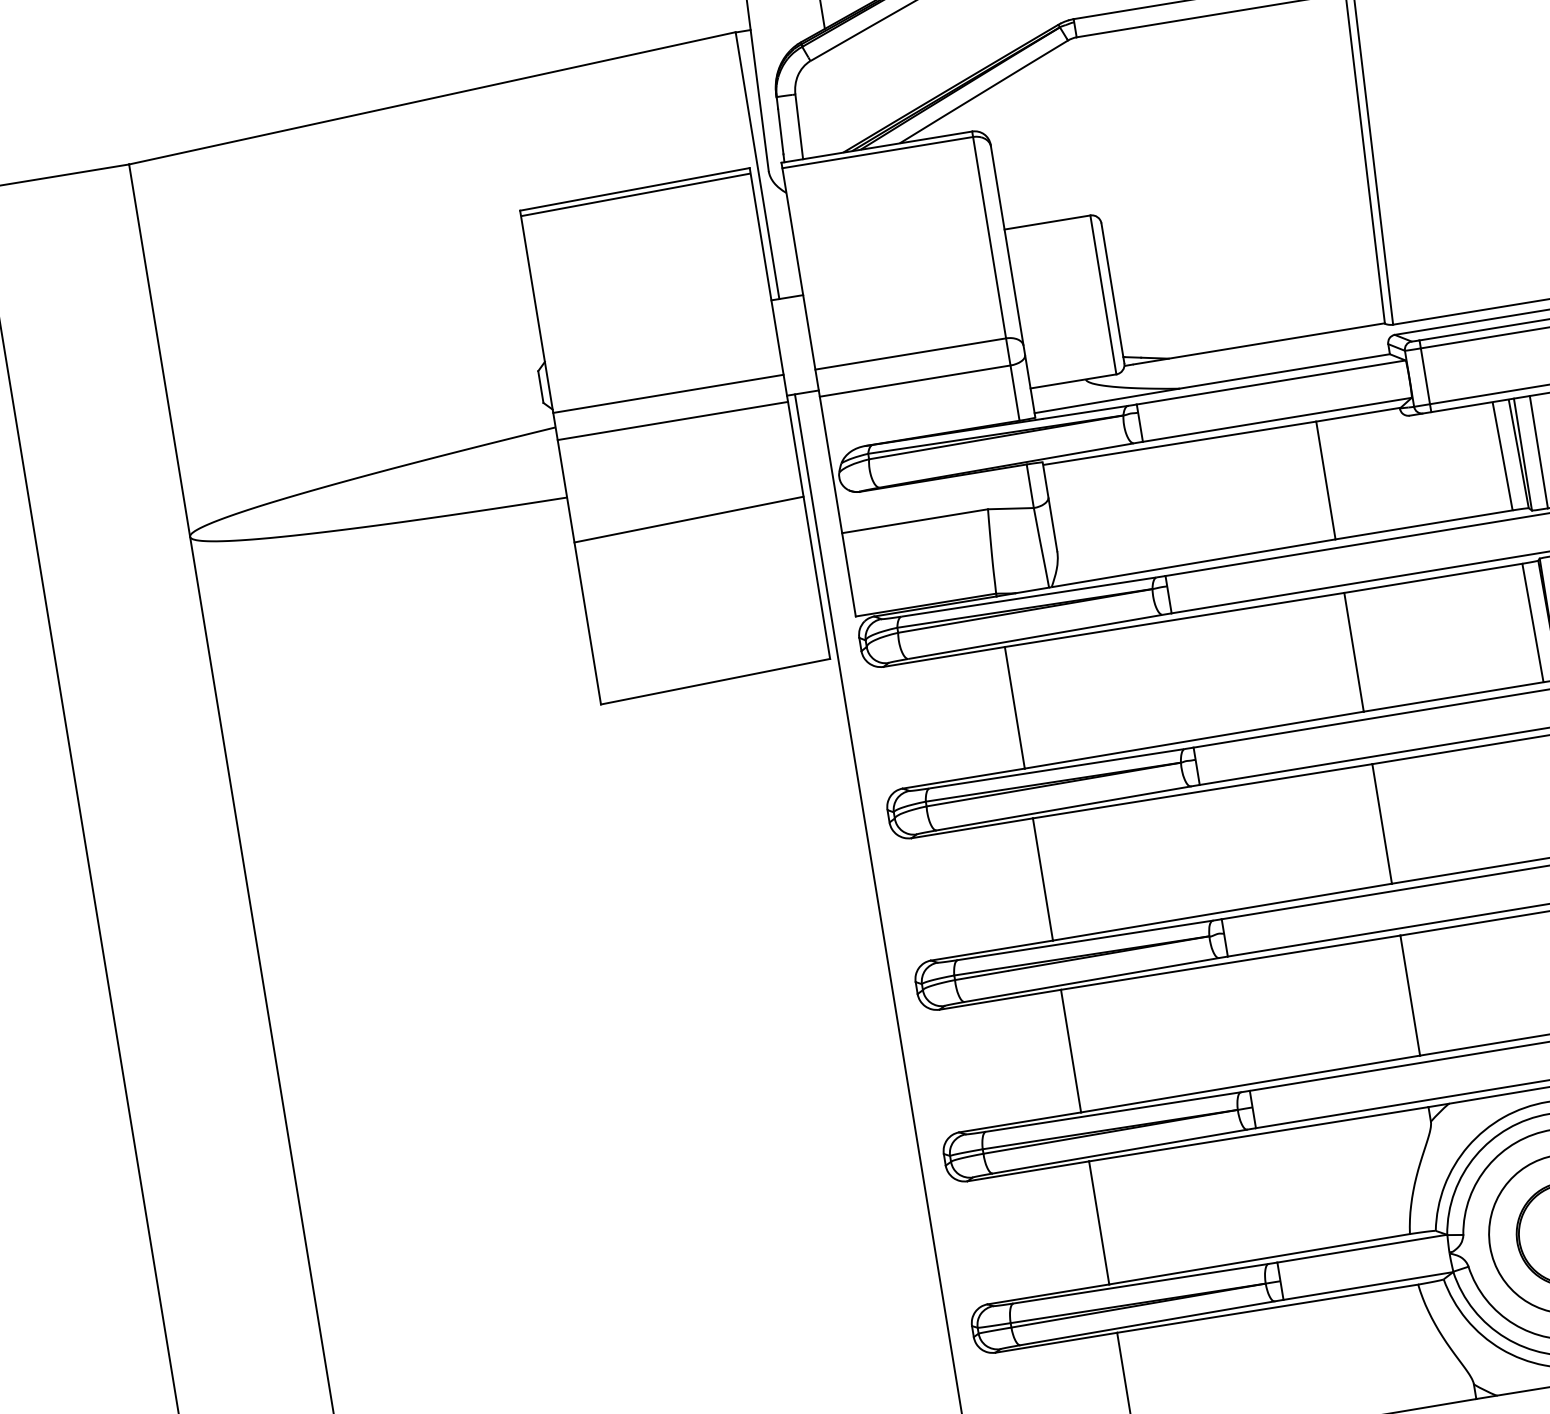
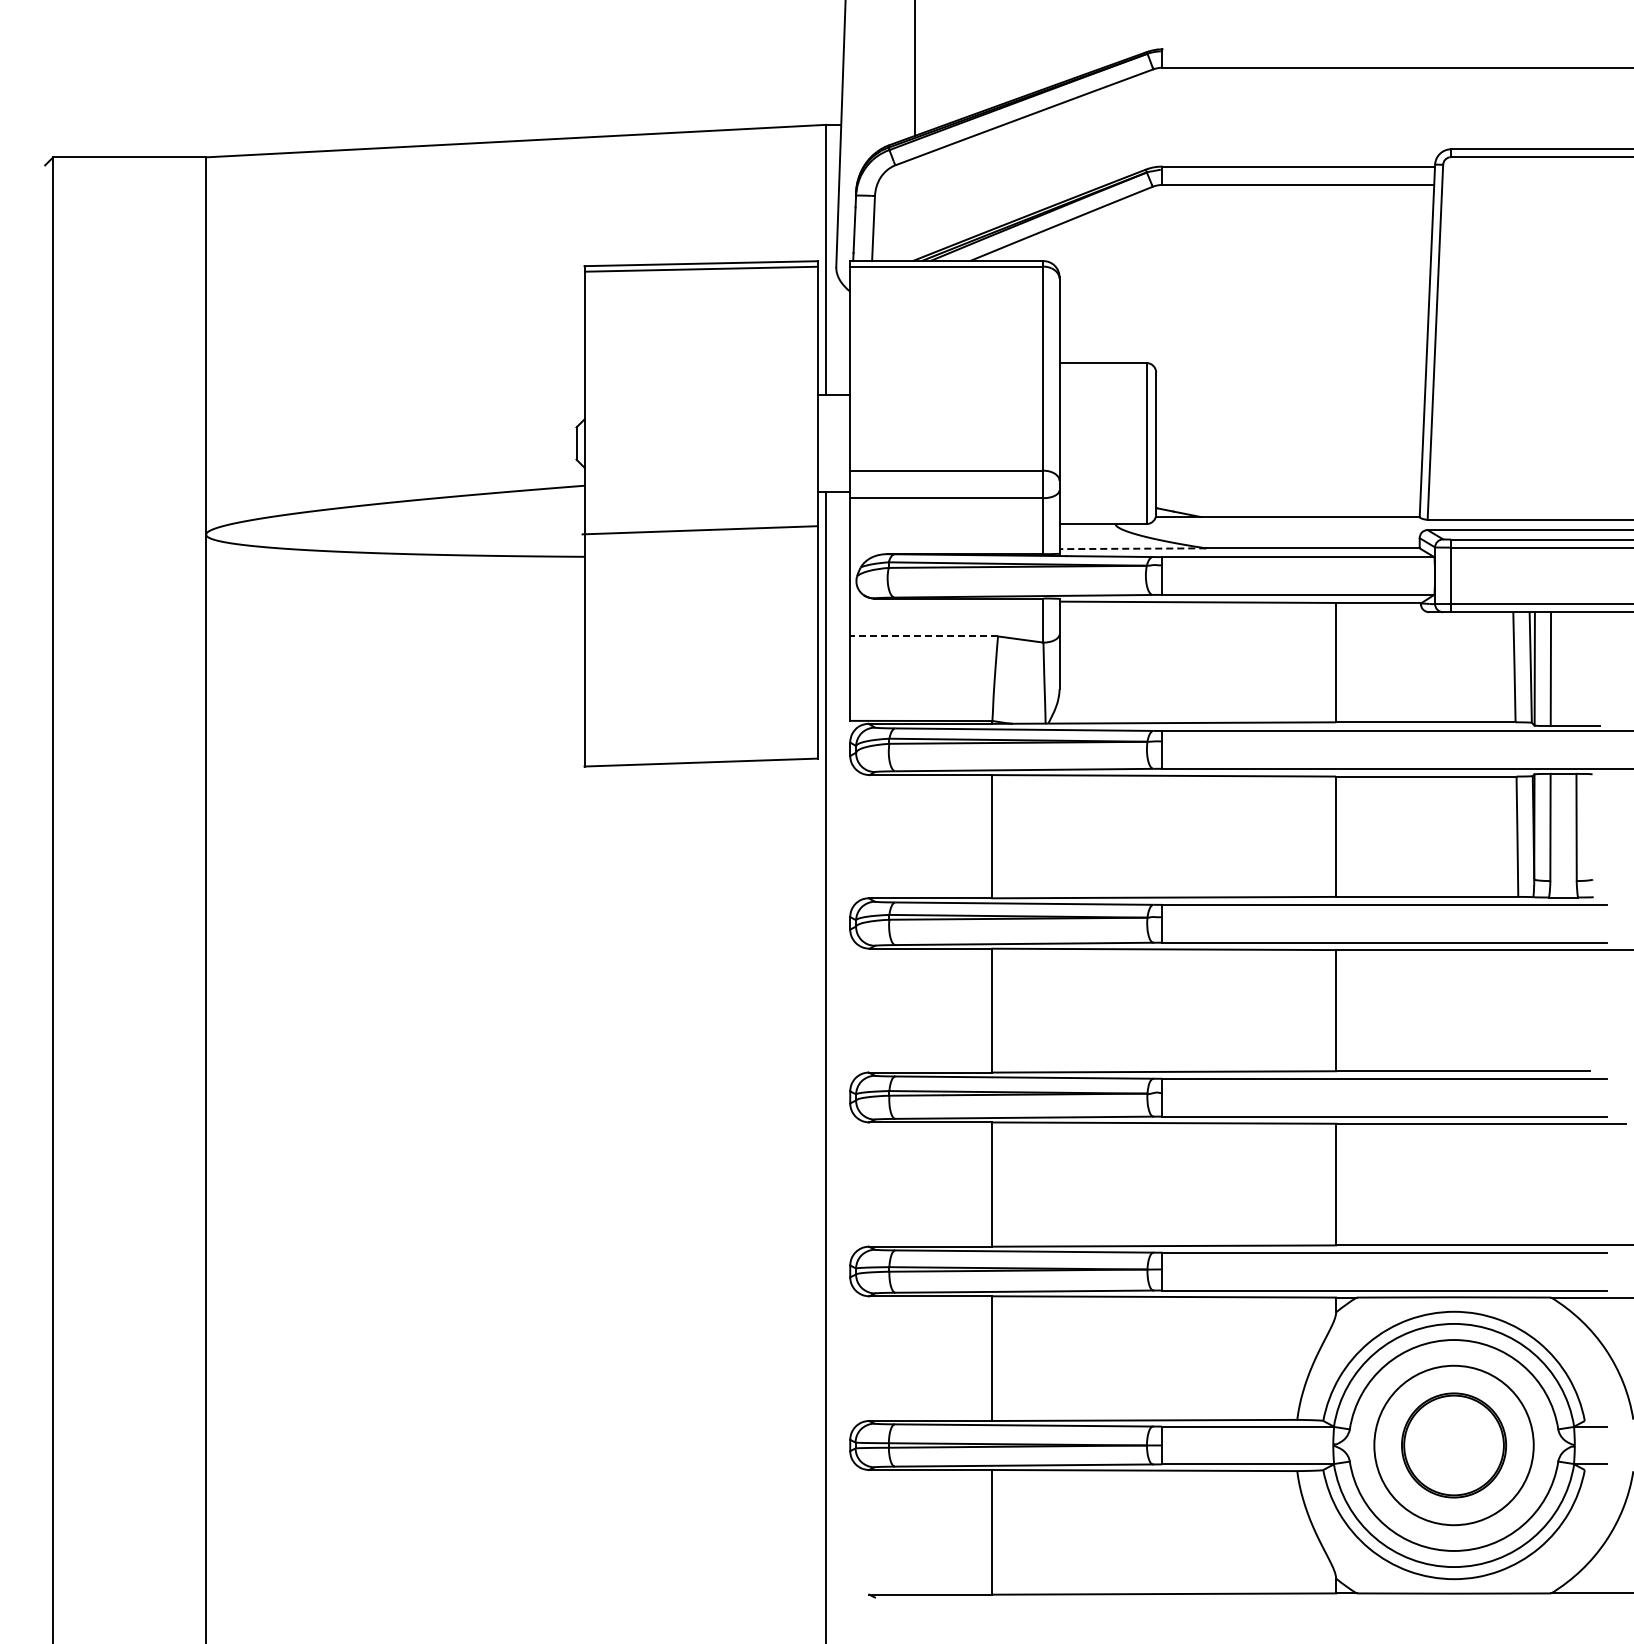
line: (668, 393) -> (701, 470), removed
line: (1106, 400) -> (1132, 548), solid -> dashed
line: (673, 421) -> (701, 498), removed
line: (689, 519) -> (699, 530), moved
line: (915, 521) -> (924, 636), solid -> dashed

